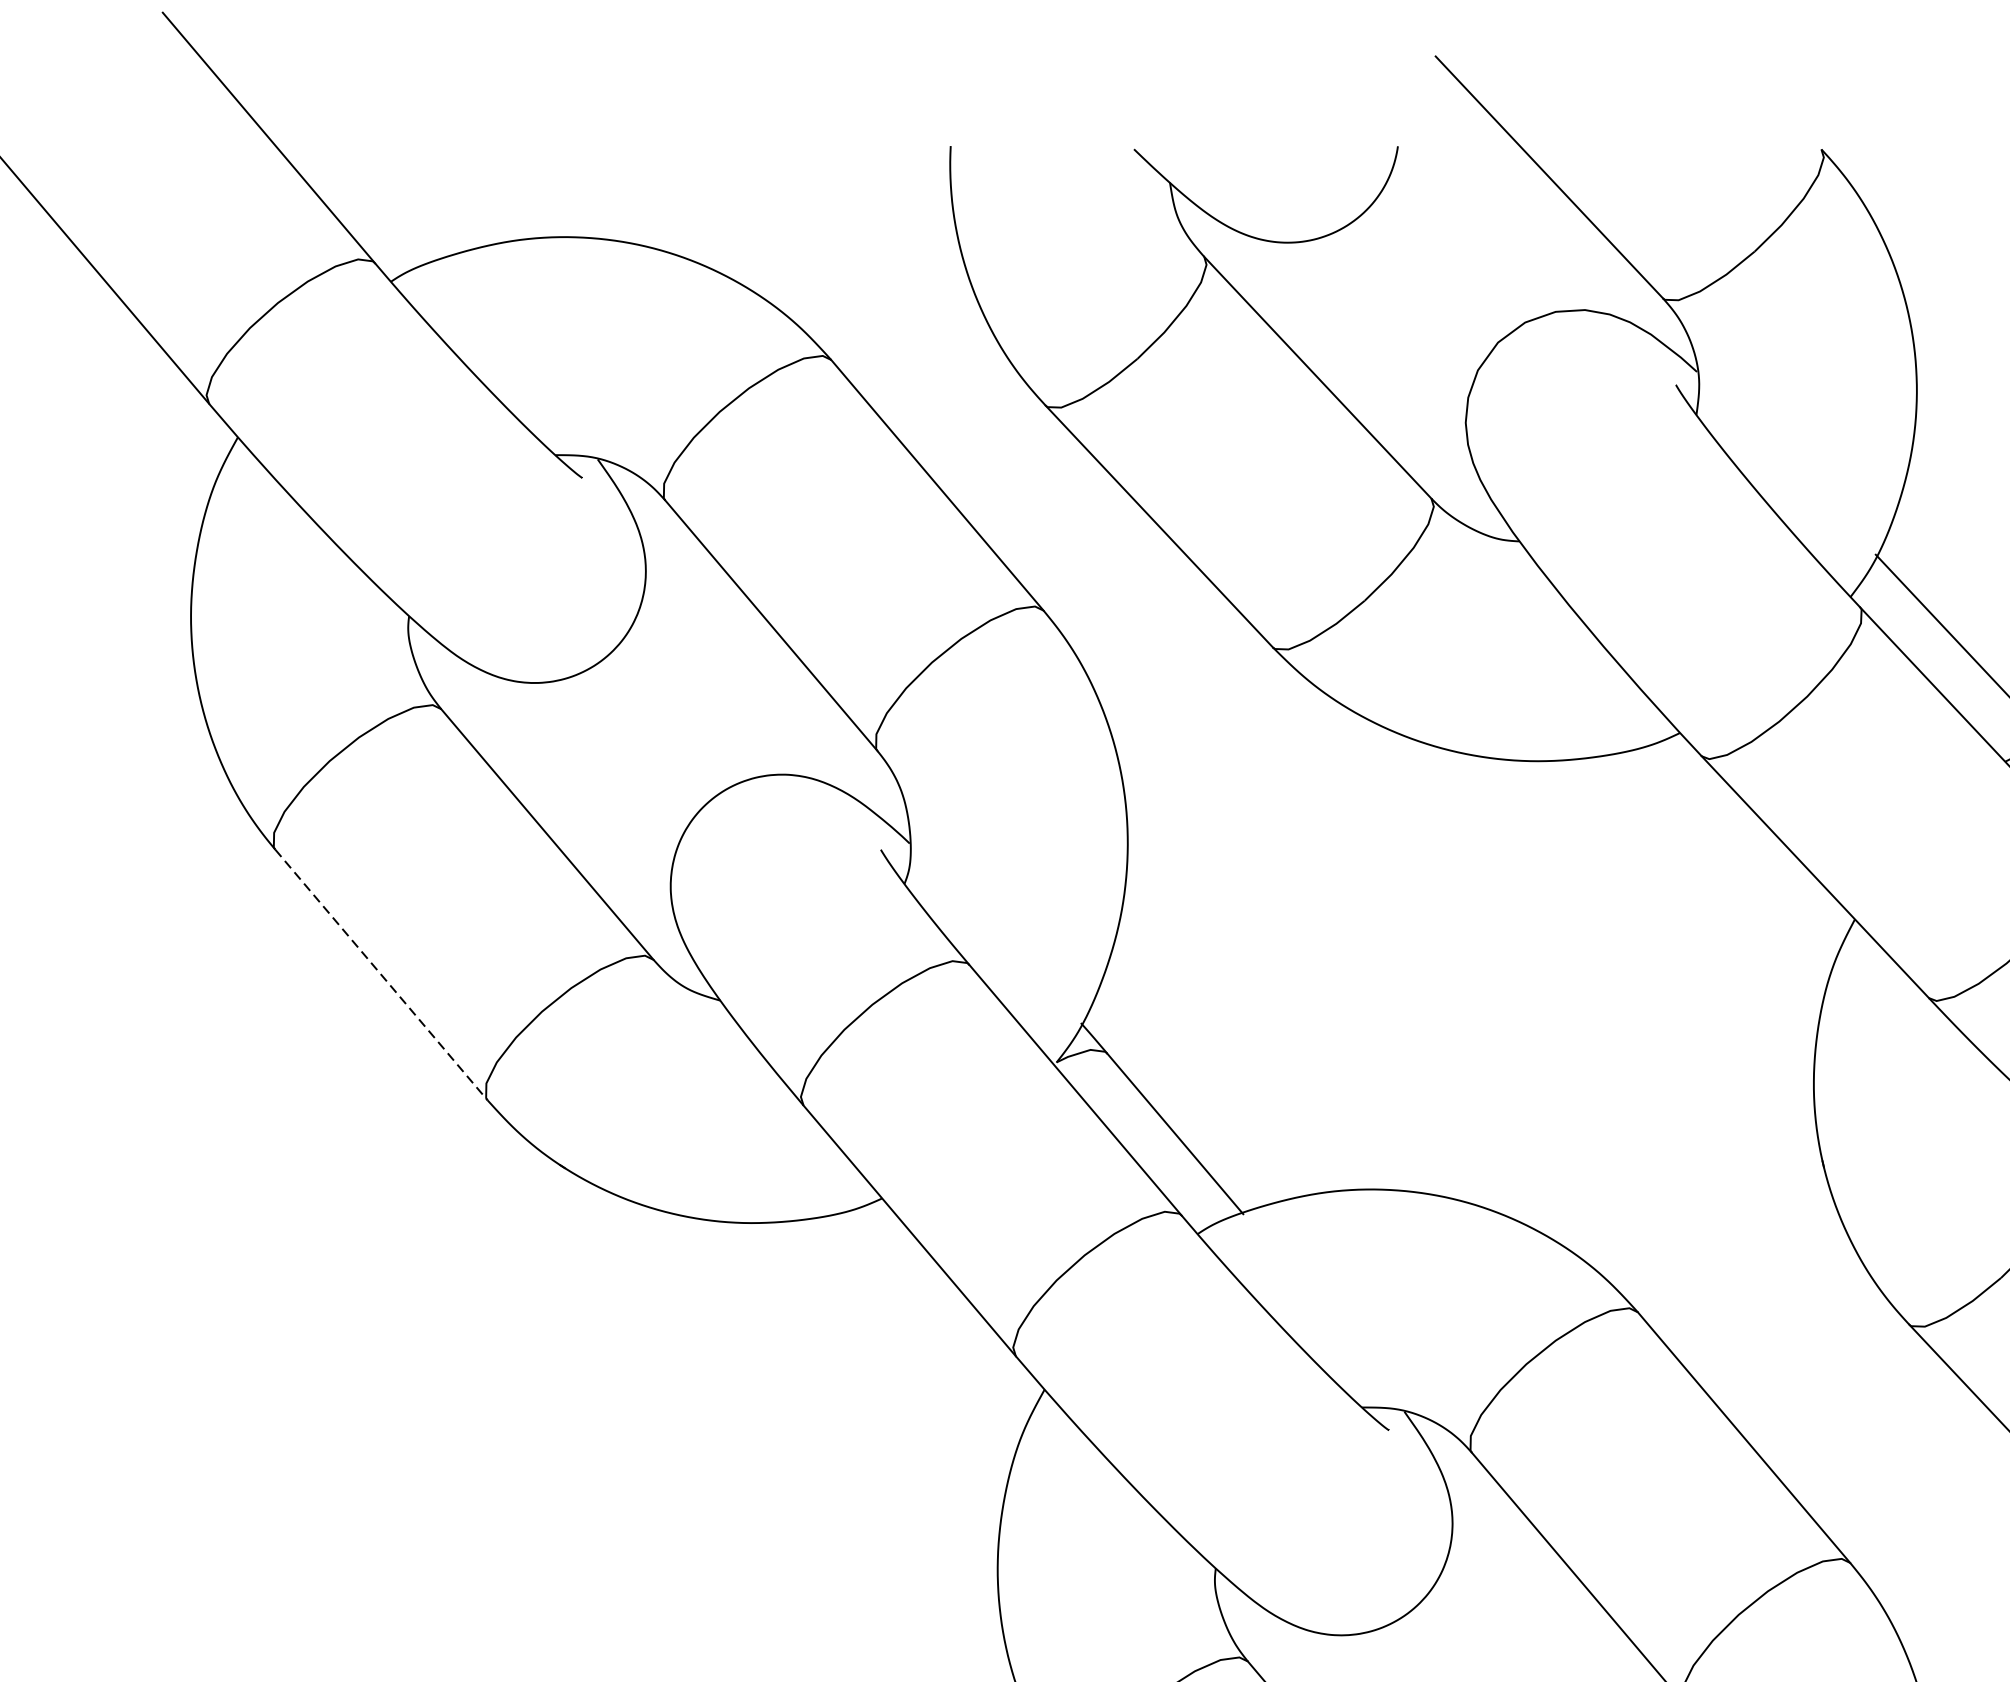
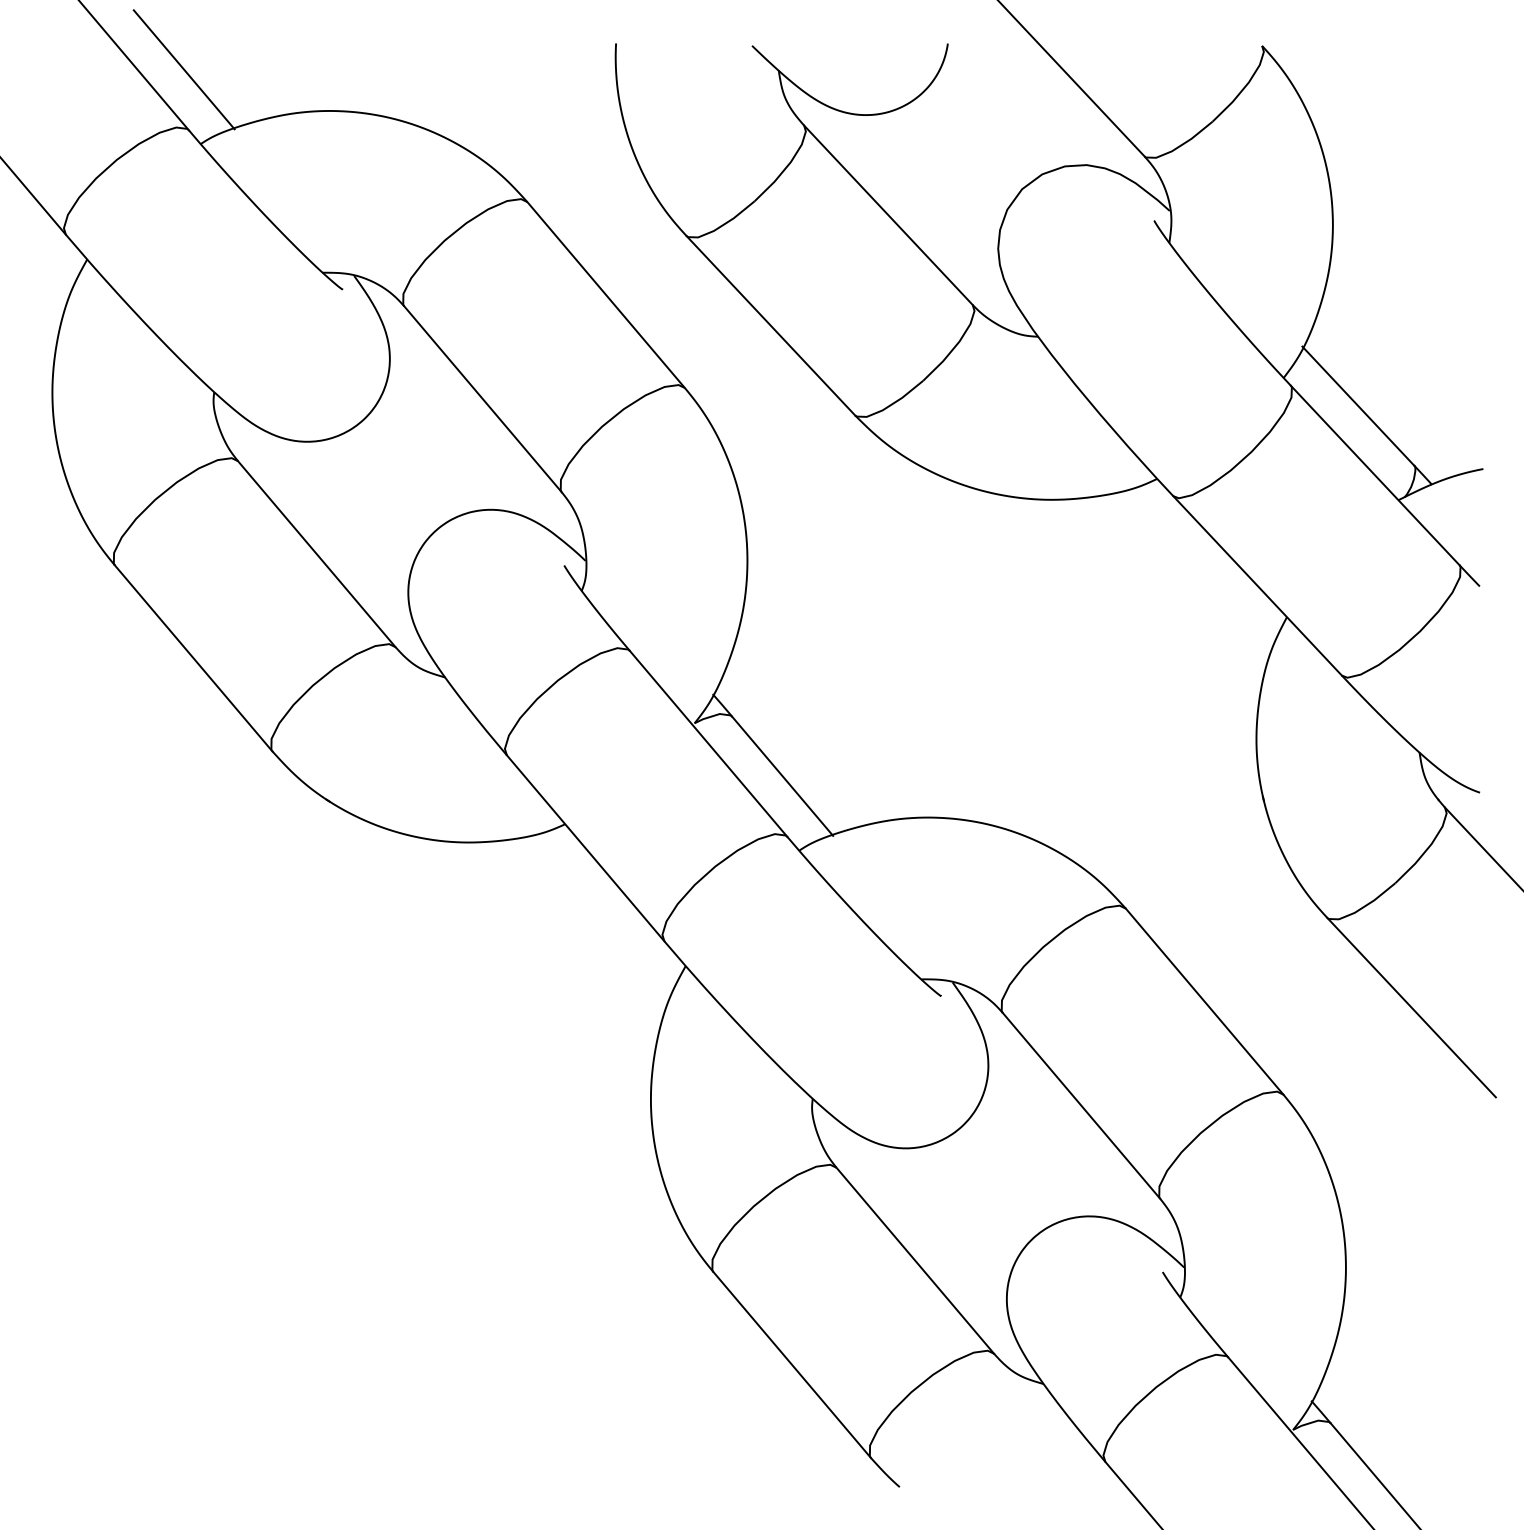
line: (367, 181) -> (183, 69), added
line: (381, 975) -> (193, 658), dashed -> solid

